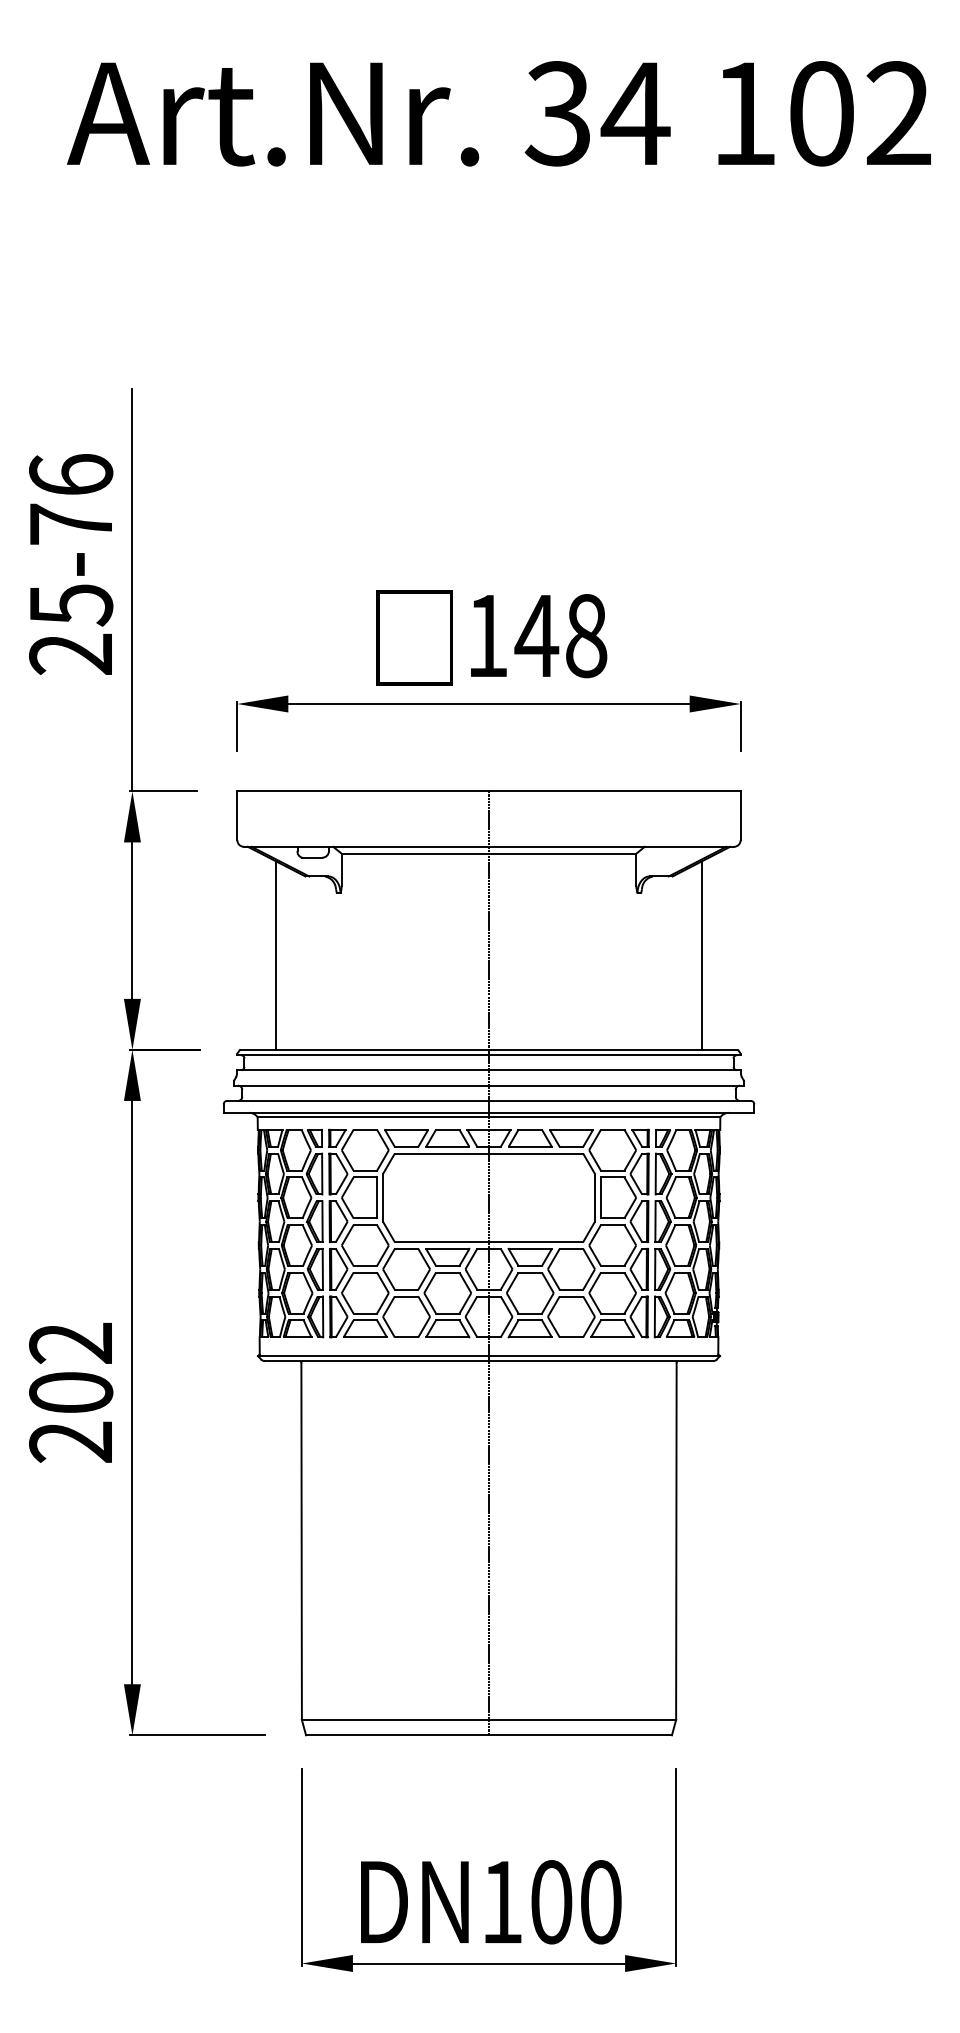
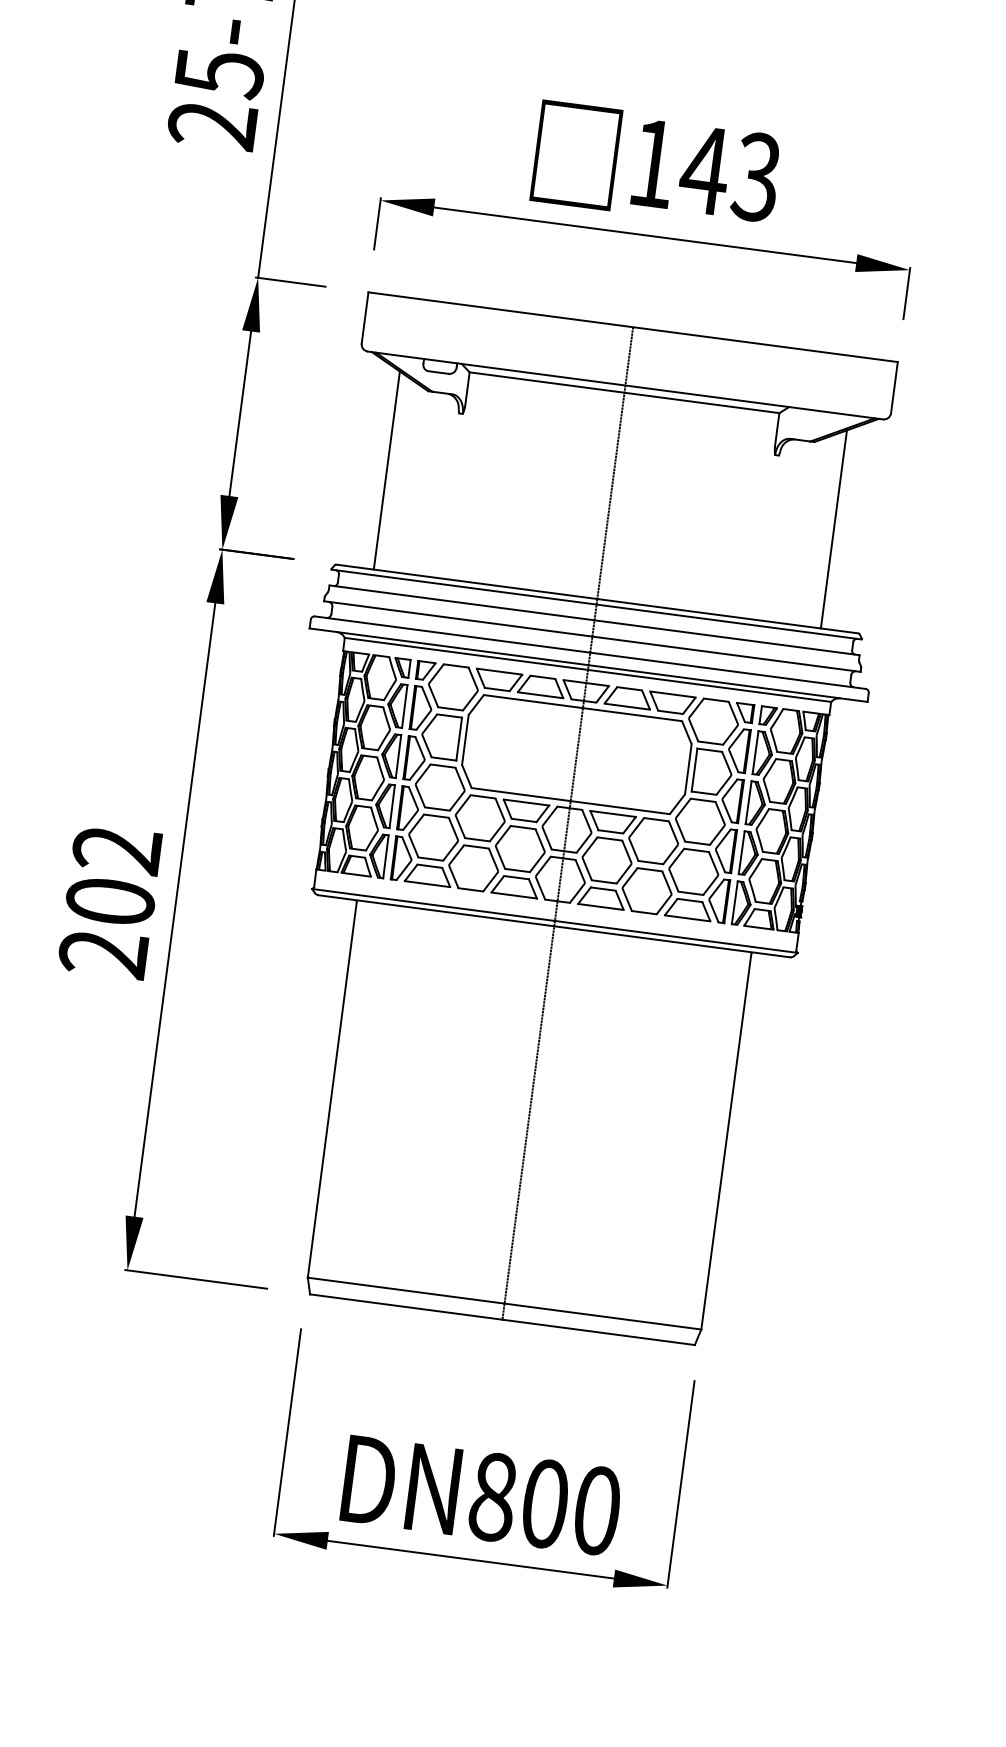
text: (585, 635) -> (756, 176), 148 -> 143
text: (501, 1902) -> (492, 1497), DN100 -> DN800

